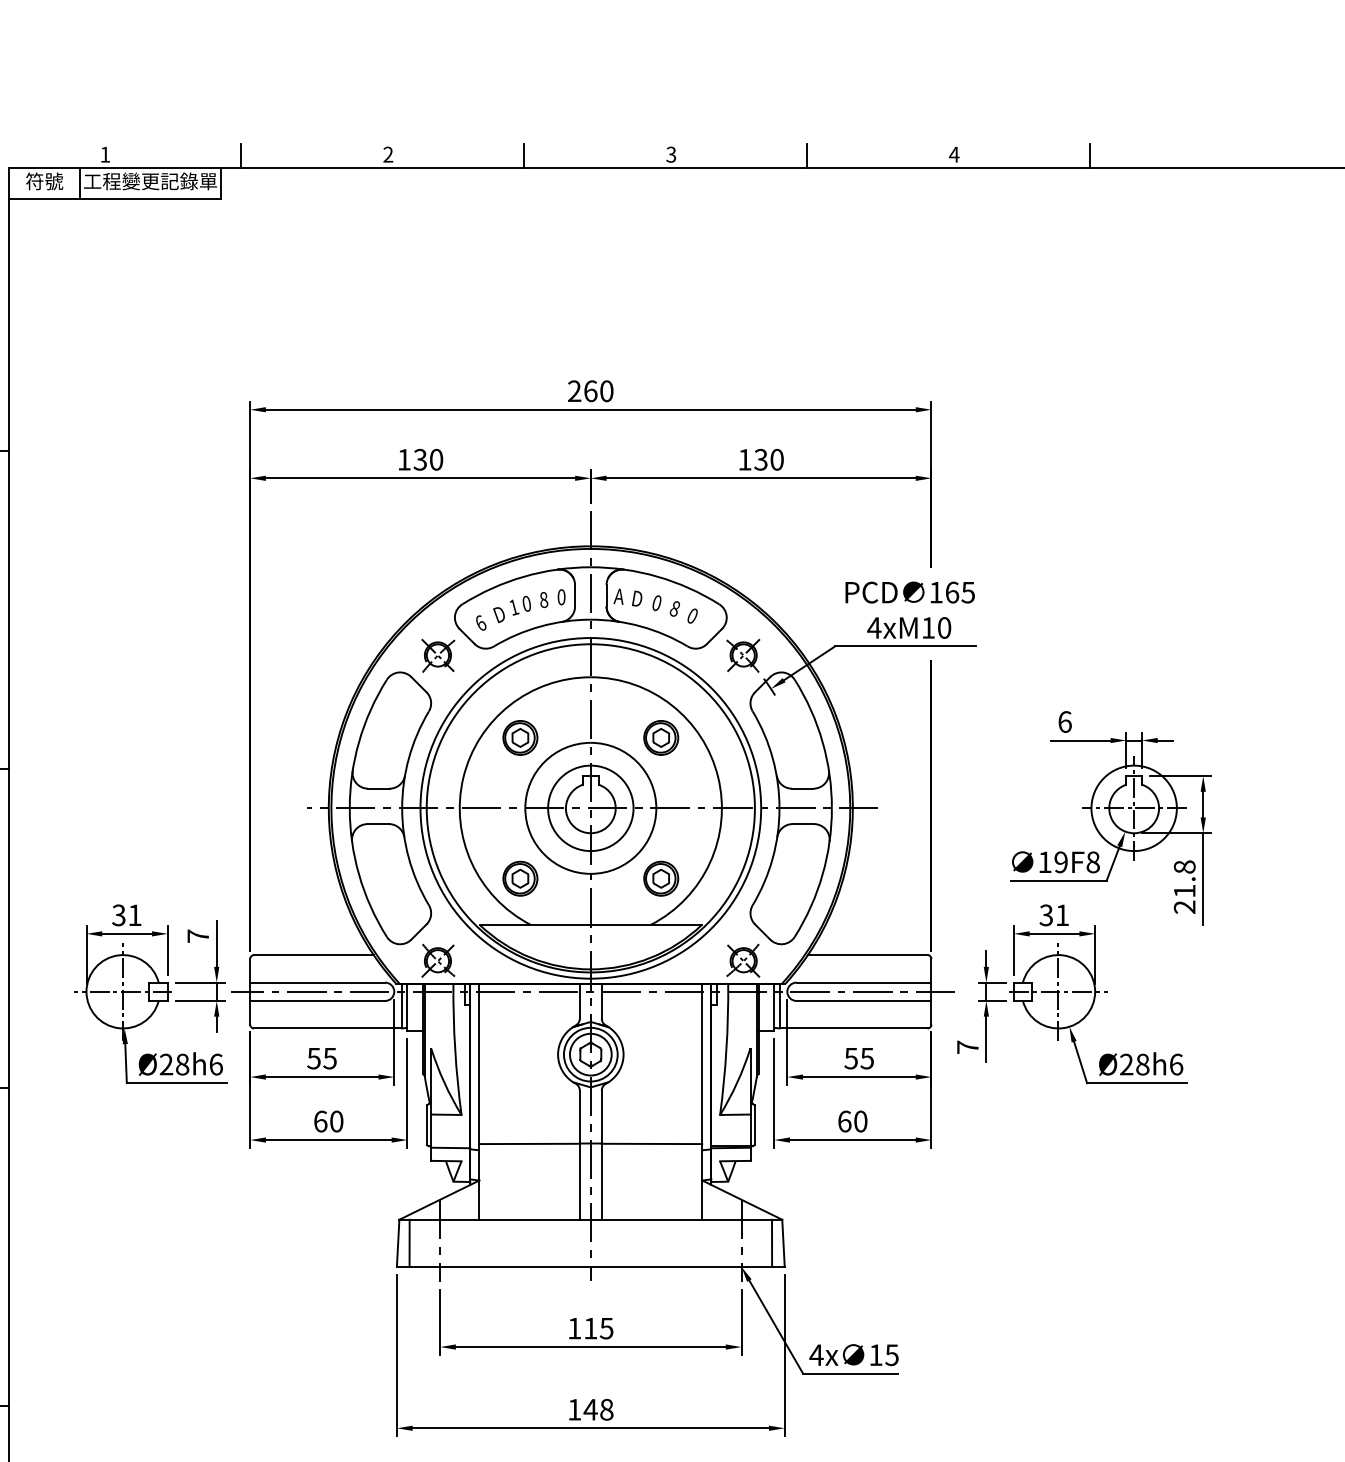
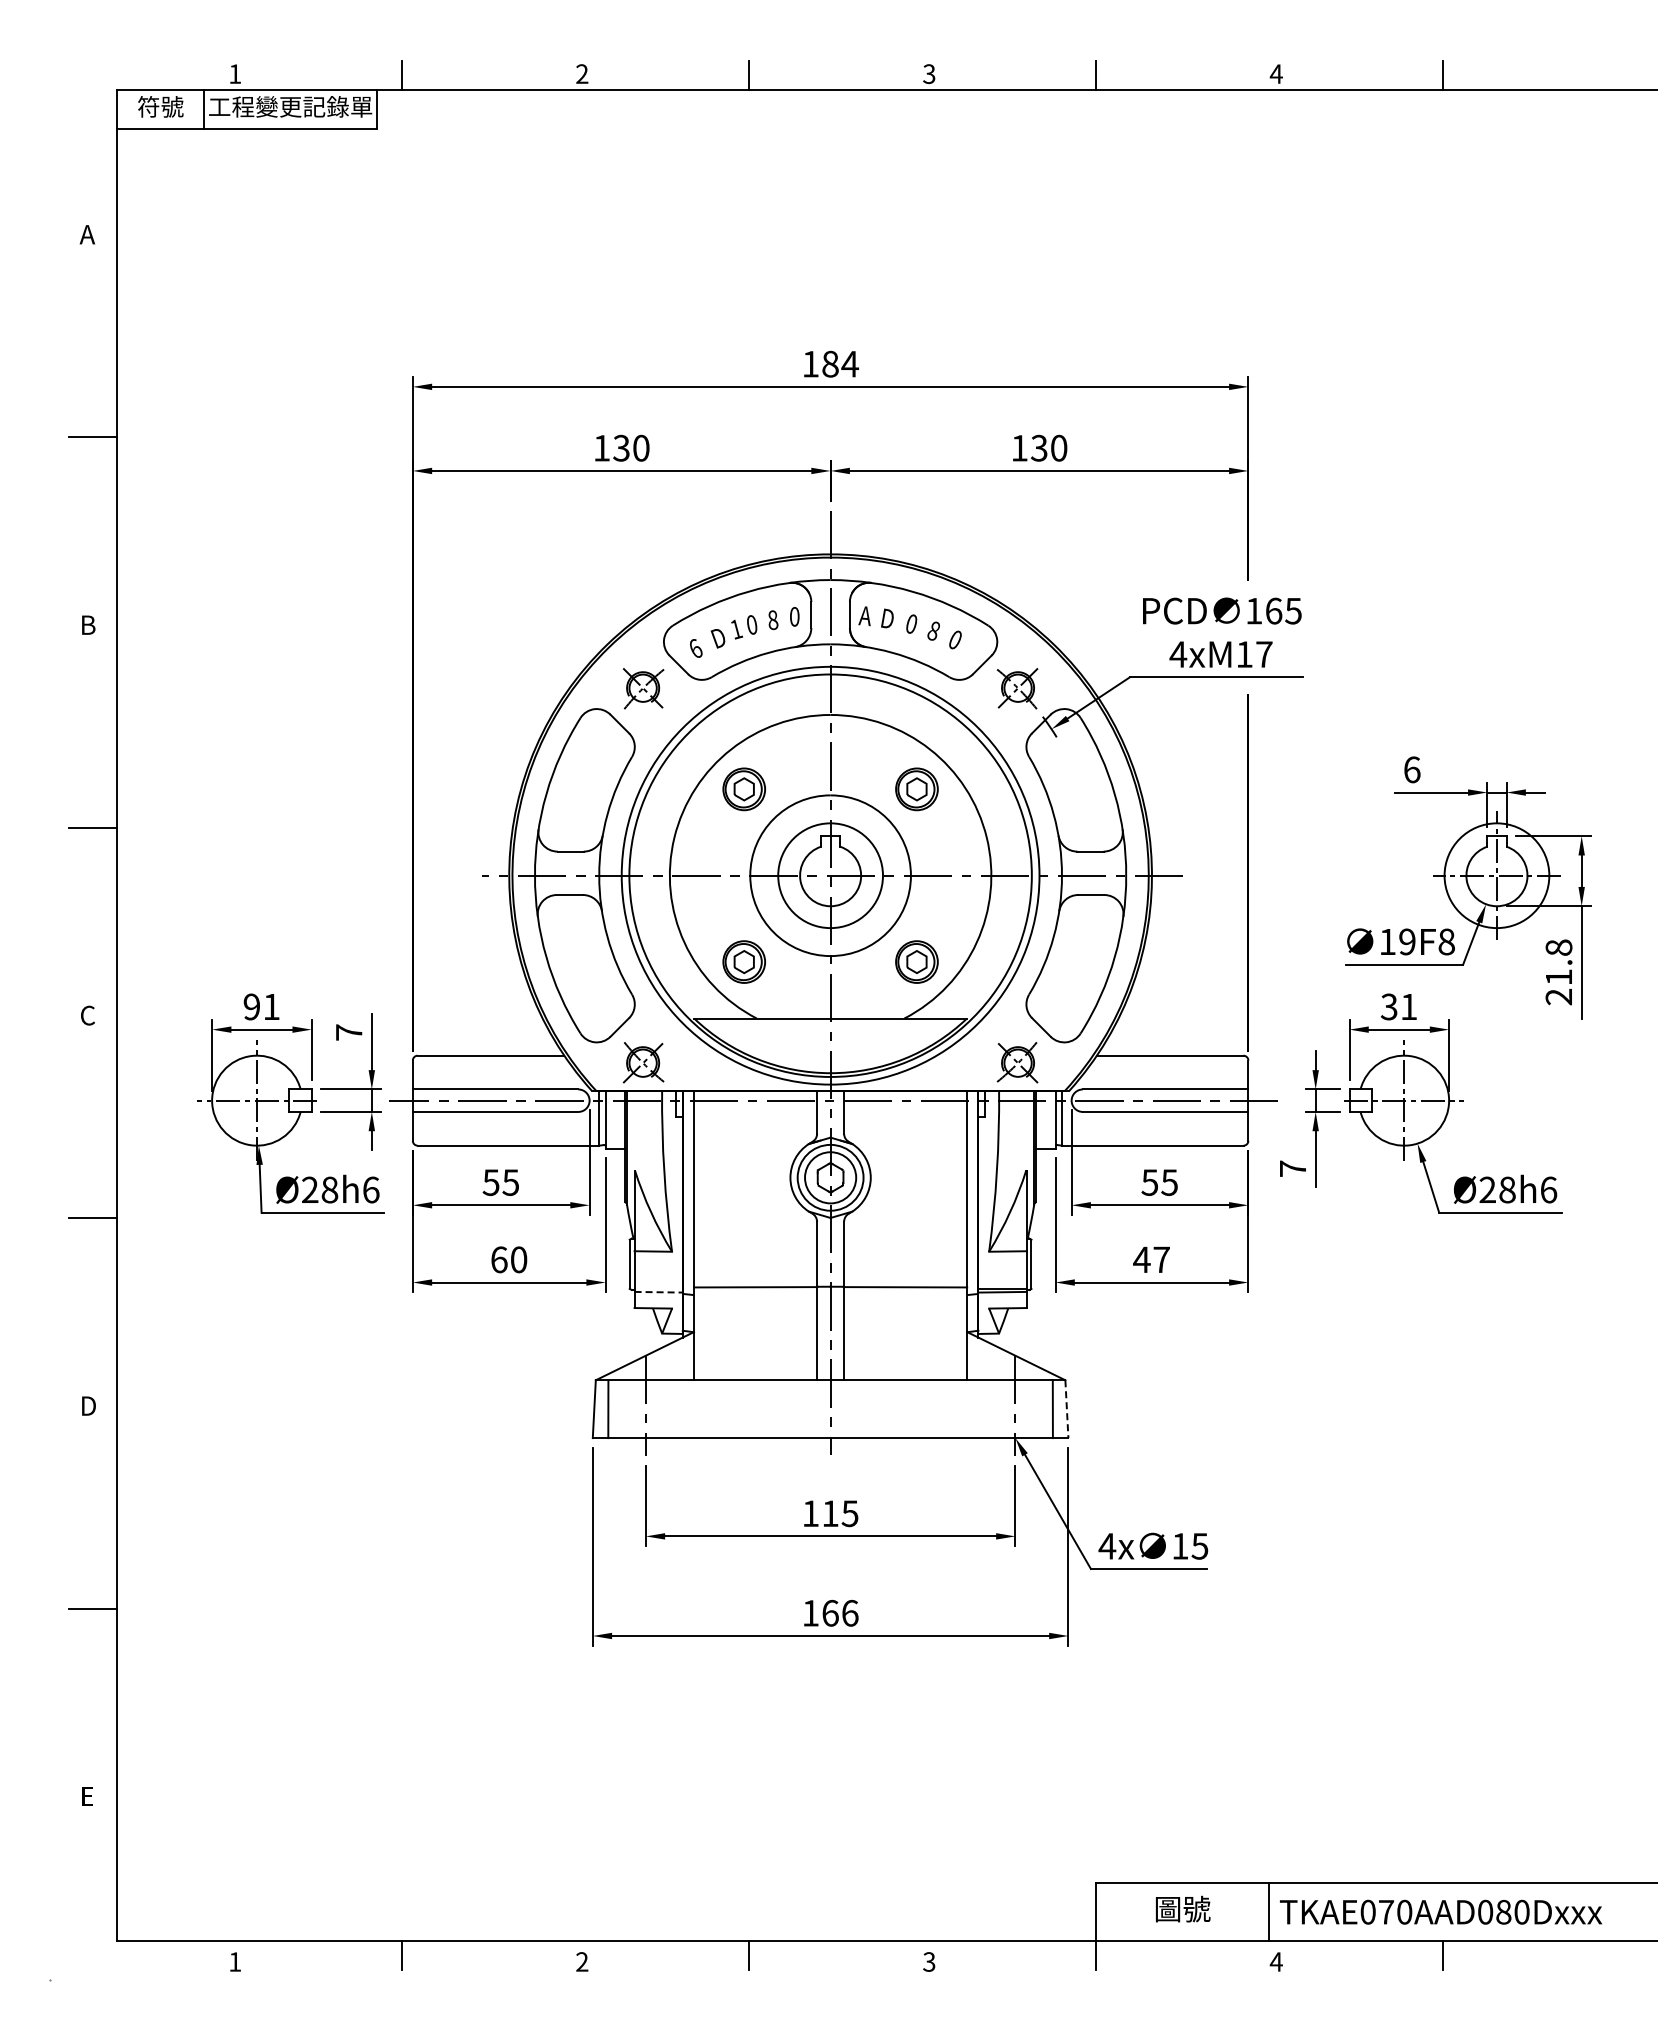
text: (590, 390) -> (830, 363), 260 -> 184
text: (944, 627) -> (1264, 654), 4xM10 -> 4xM17
text: (118, 914) -> (251, 1006), 31 -> 91
text: (852, 1121) -> (1151, 1259), 60 -> 47
line: (451, 1148) -> (659, 1292), solid -> dashed
line: (783, 1243) -> (1066, 1409), solid -> dashed
text: (598, 1409) -> (839, 1612), 148 -> 166

